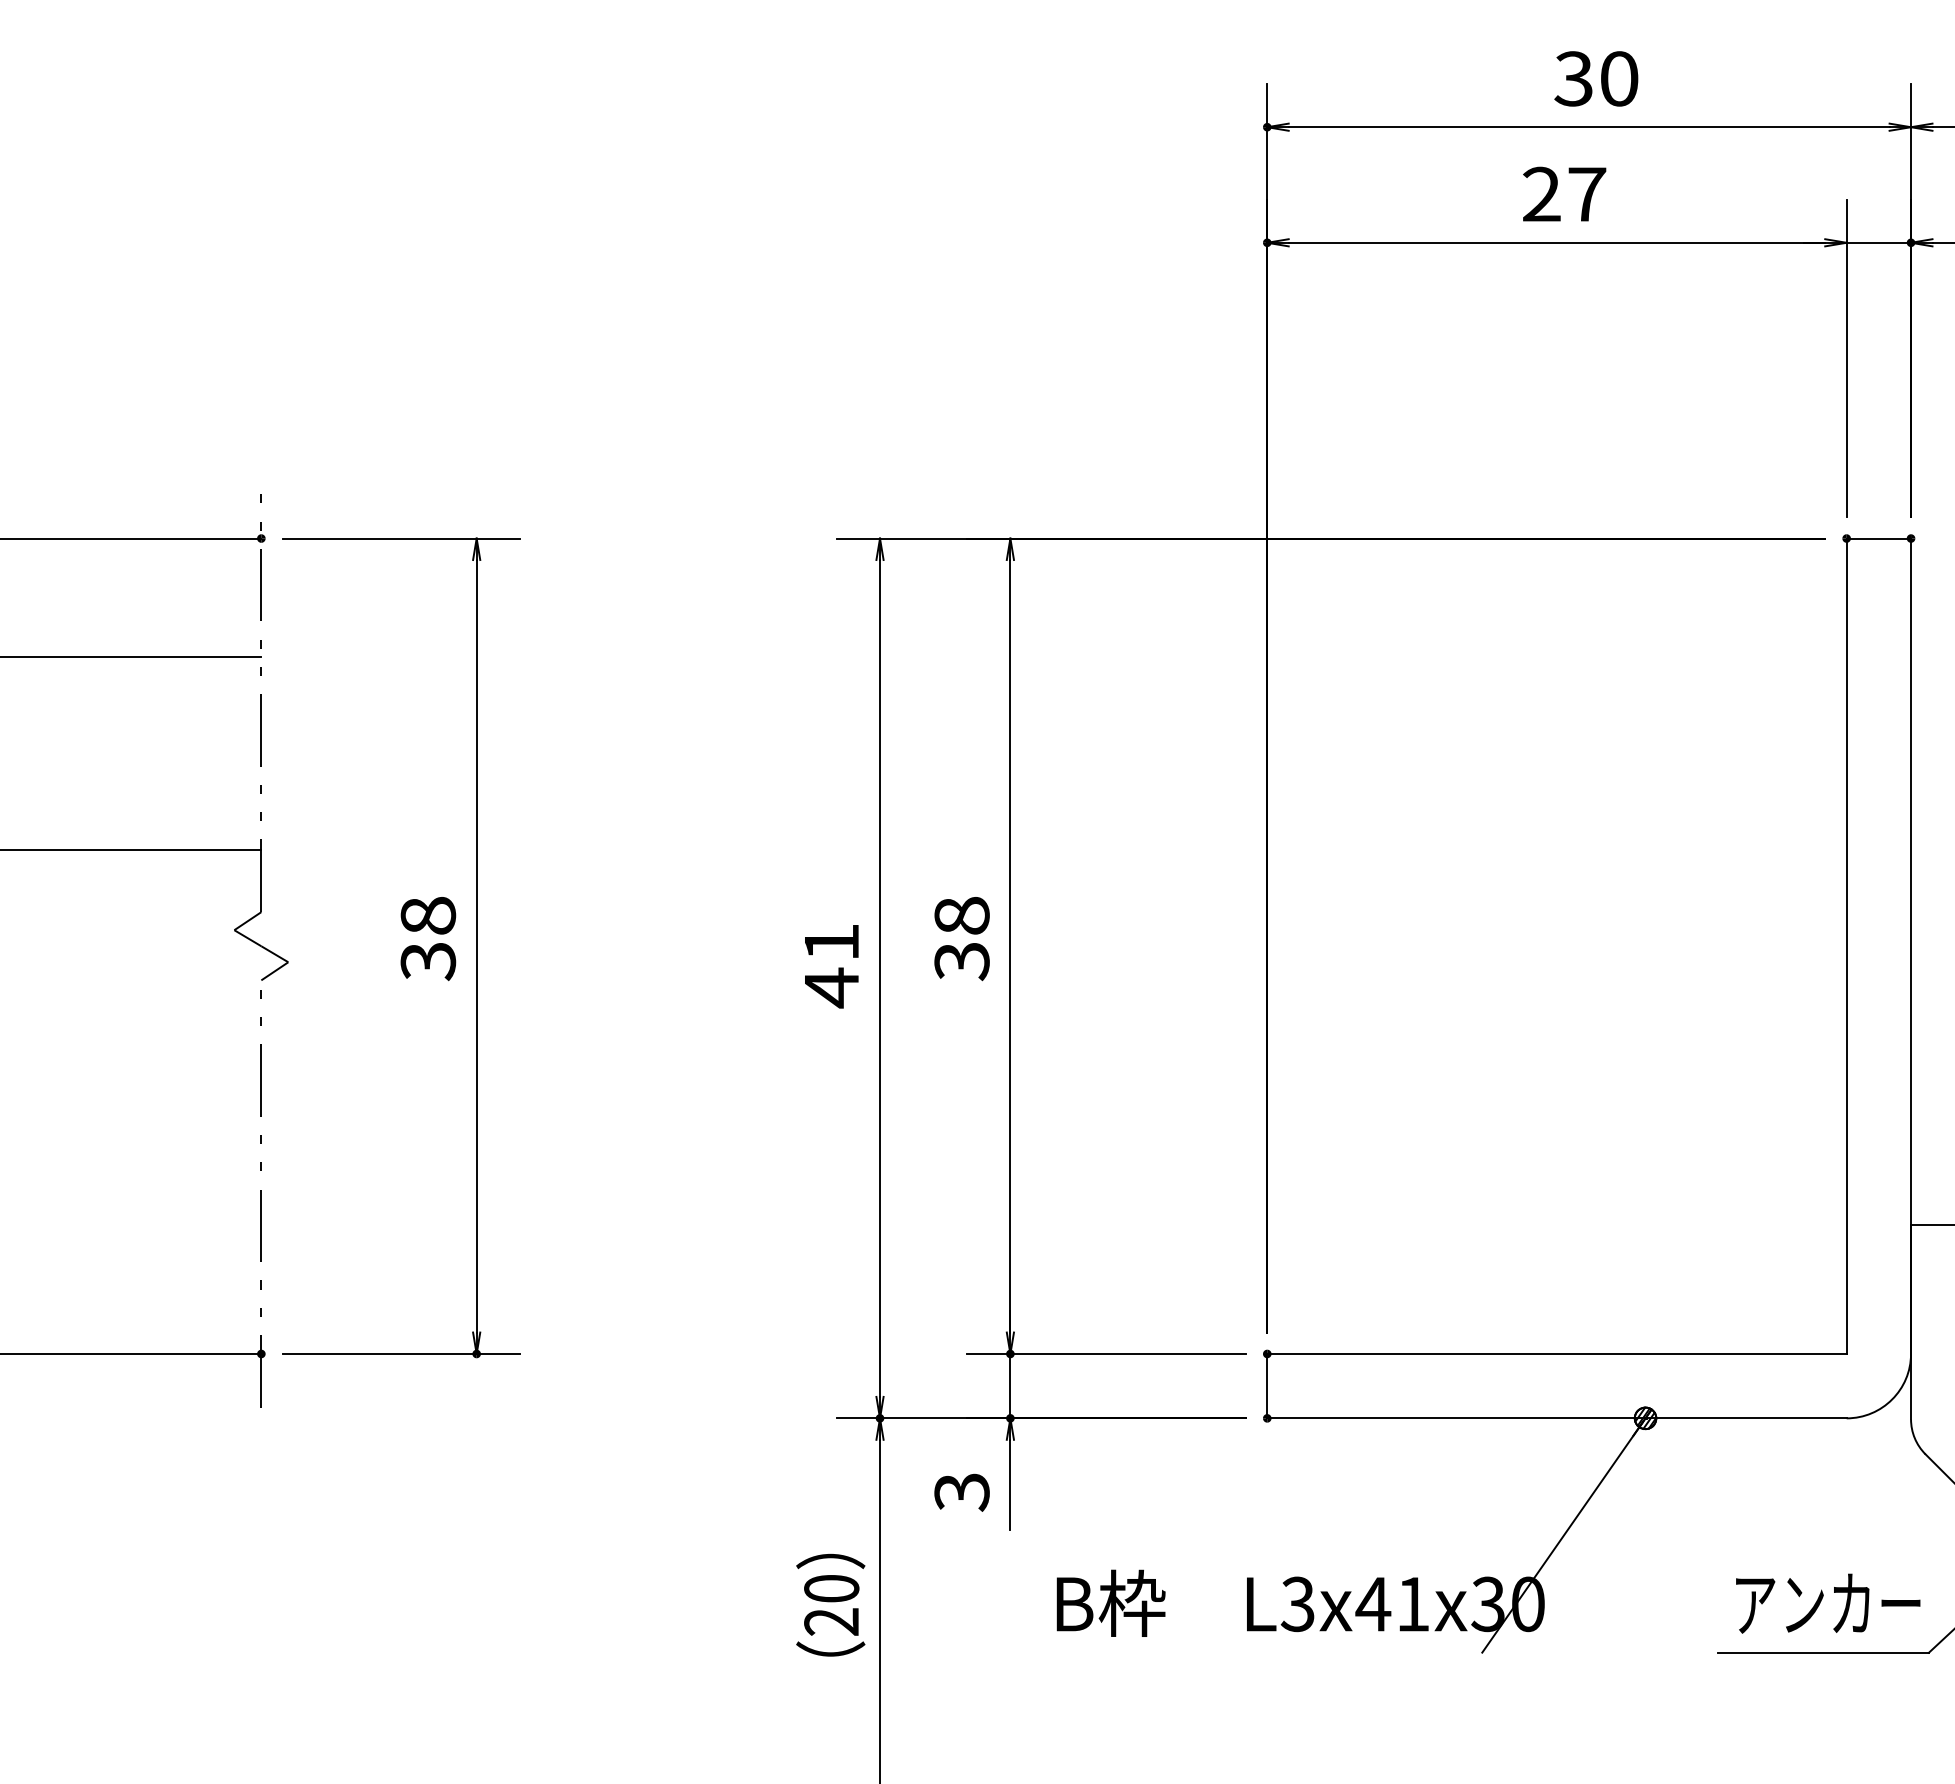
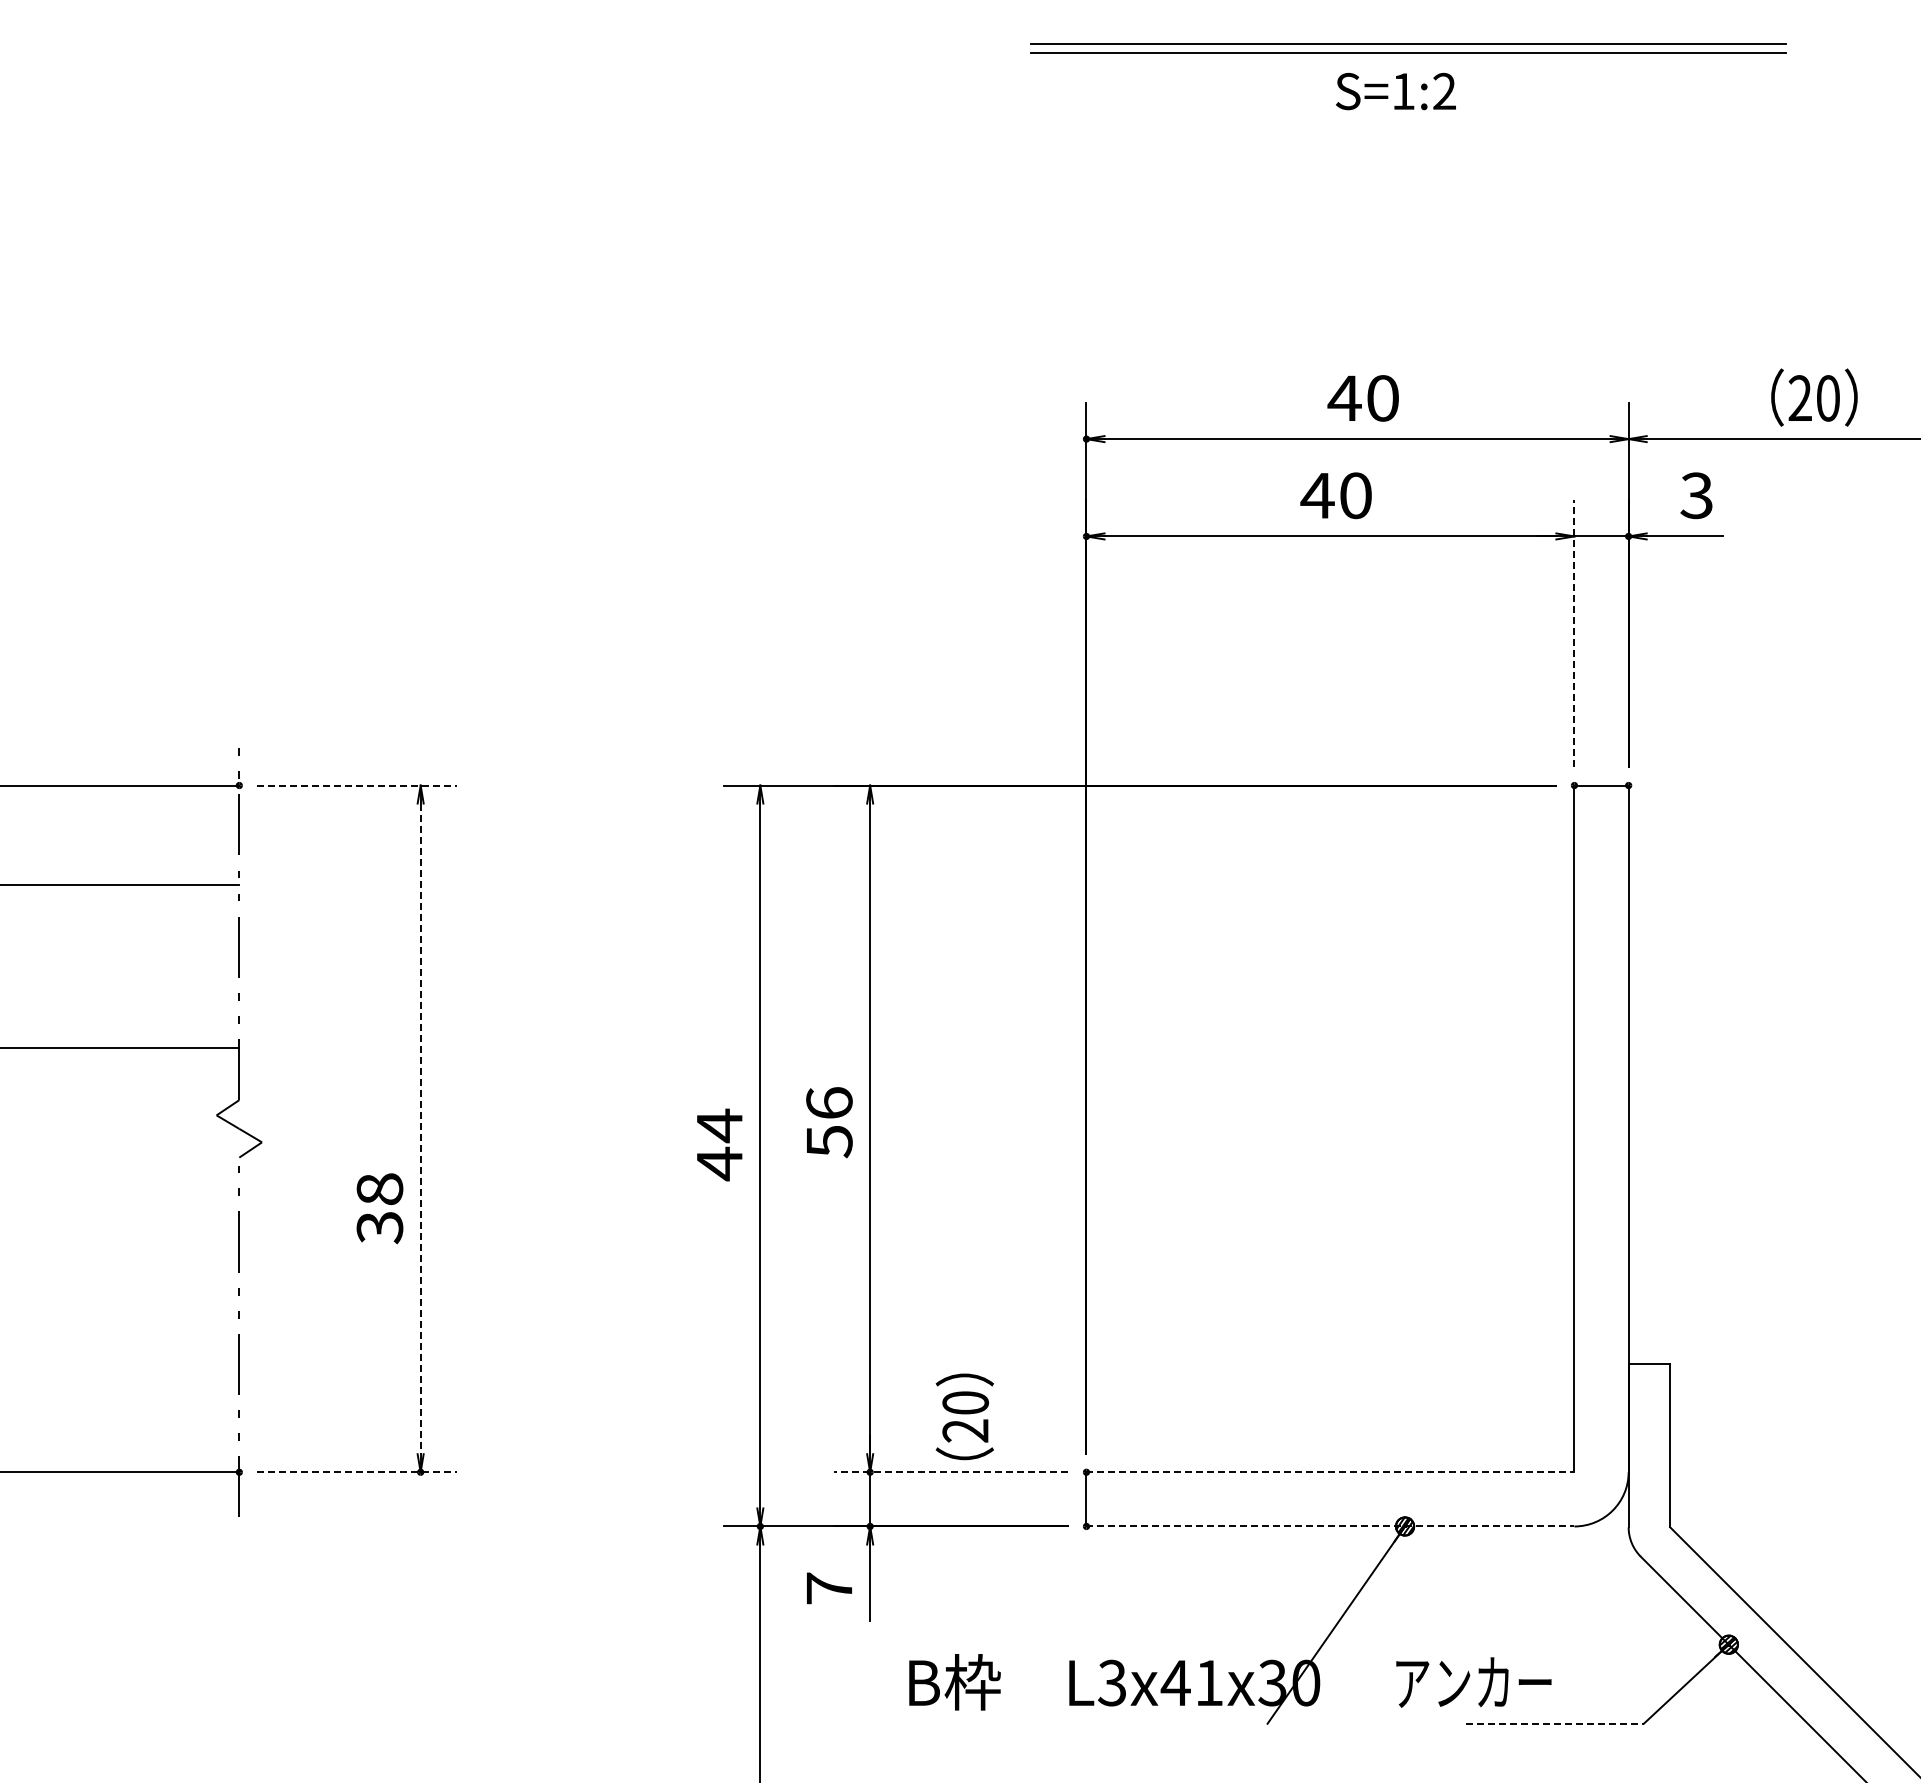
text: (1573, 78) -> (1344, 398), 30 -> 40
text: (1562, 194) -> (1335, 495), 27 -> 40
line: (1846, 358) -> (1574, 633), solid -> dashed
line: (401, 538) -> (357, 785), solid -> dashed
text: (427, 938) -> (379, 1208), moved
text: (962, 938) -> (829, 1122), 38 -> 56
text: (831, 942) -> (719, 1125), 41 -> 44
line: (476, 946) -> (420, 1129), solid -> dashed
line: (401, 1354) -> (357, 1472), solid -> dashed
line: (1105, 1354) -> (950, 1472), solid -> dashed
line: (1557, 1354) -> (1330, 1472), solid -> dashed
line: (1557, 1418) -> (1330, 1526), solid -> dashed
text: (962, 1492) -> (829, 1588), 3 -> 7
text: (1827, 1603) -> (1473, 1682), moved
text: (830, 1604) -> (964, 1416), moved
line: (1824, 1652) -> (1555, 1723), solid -> dashed

